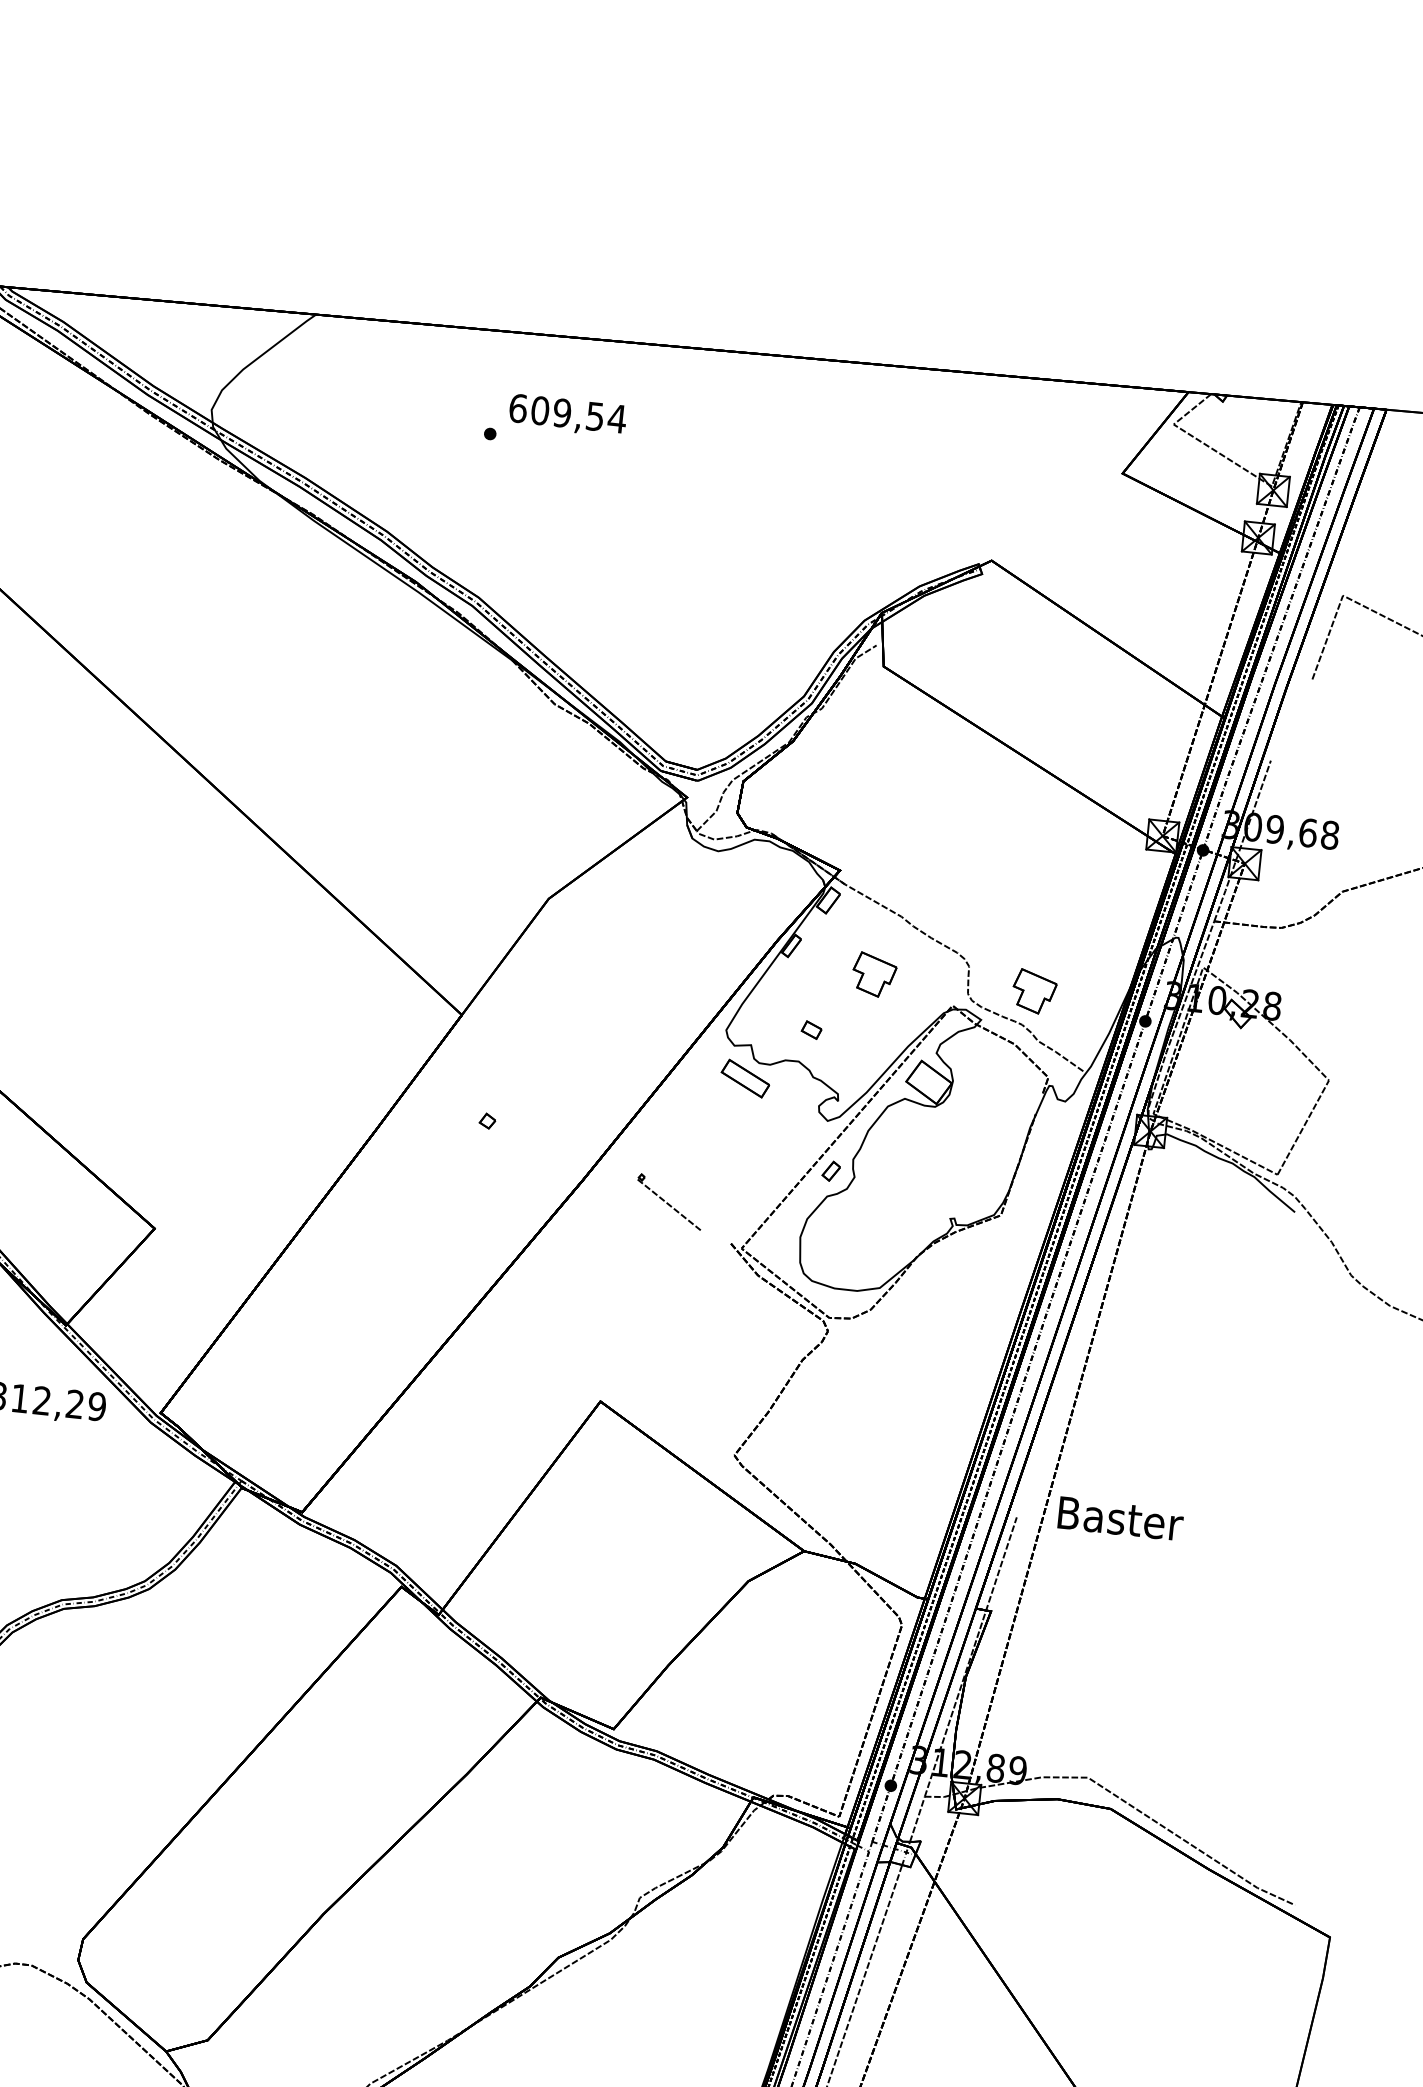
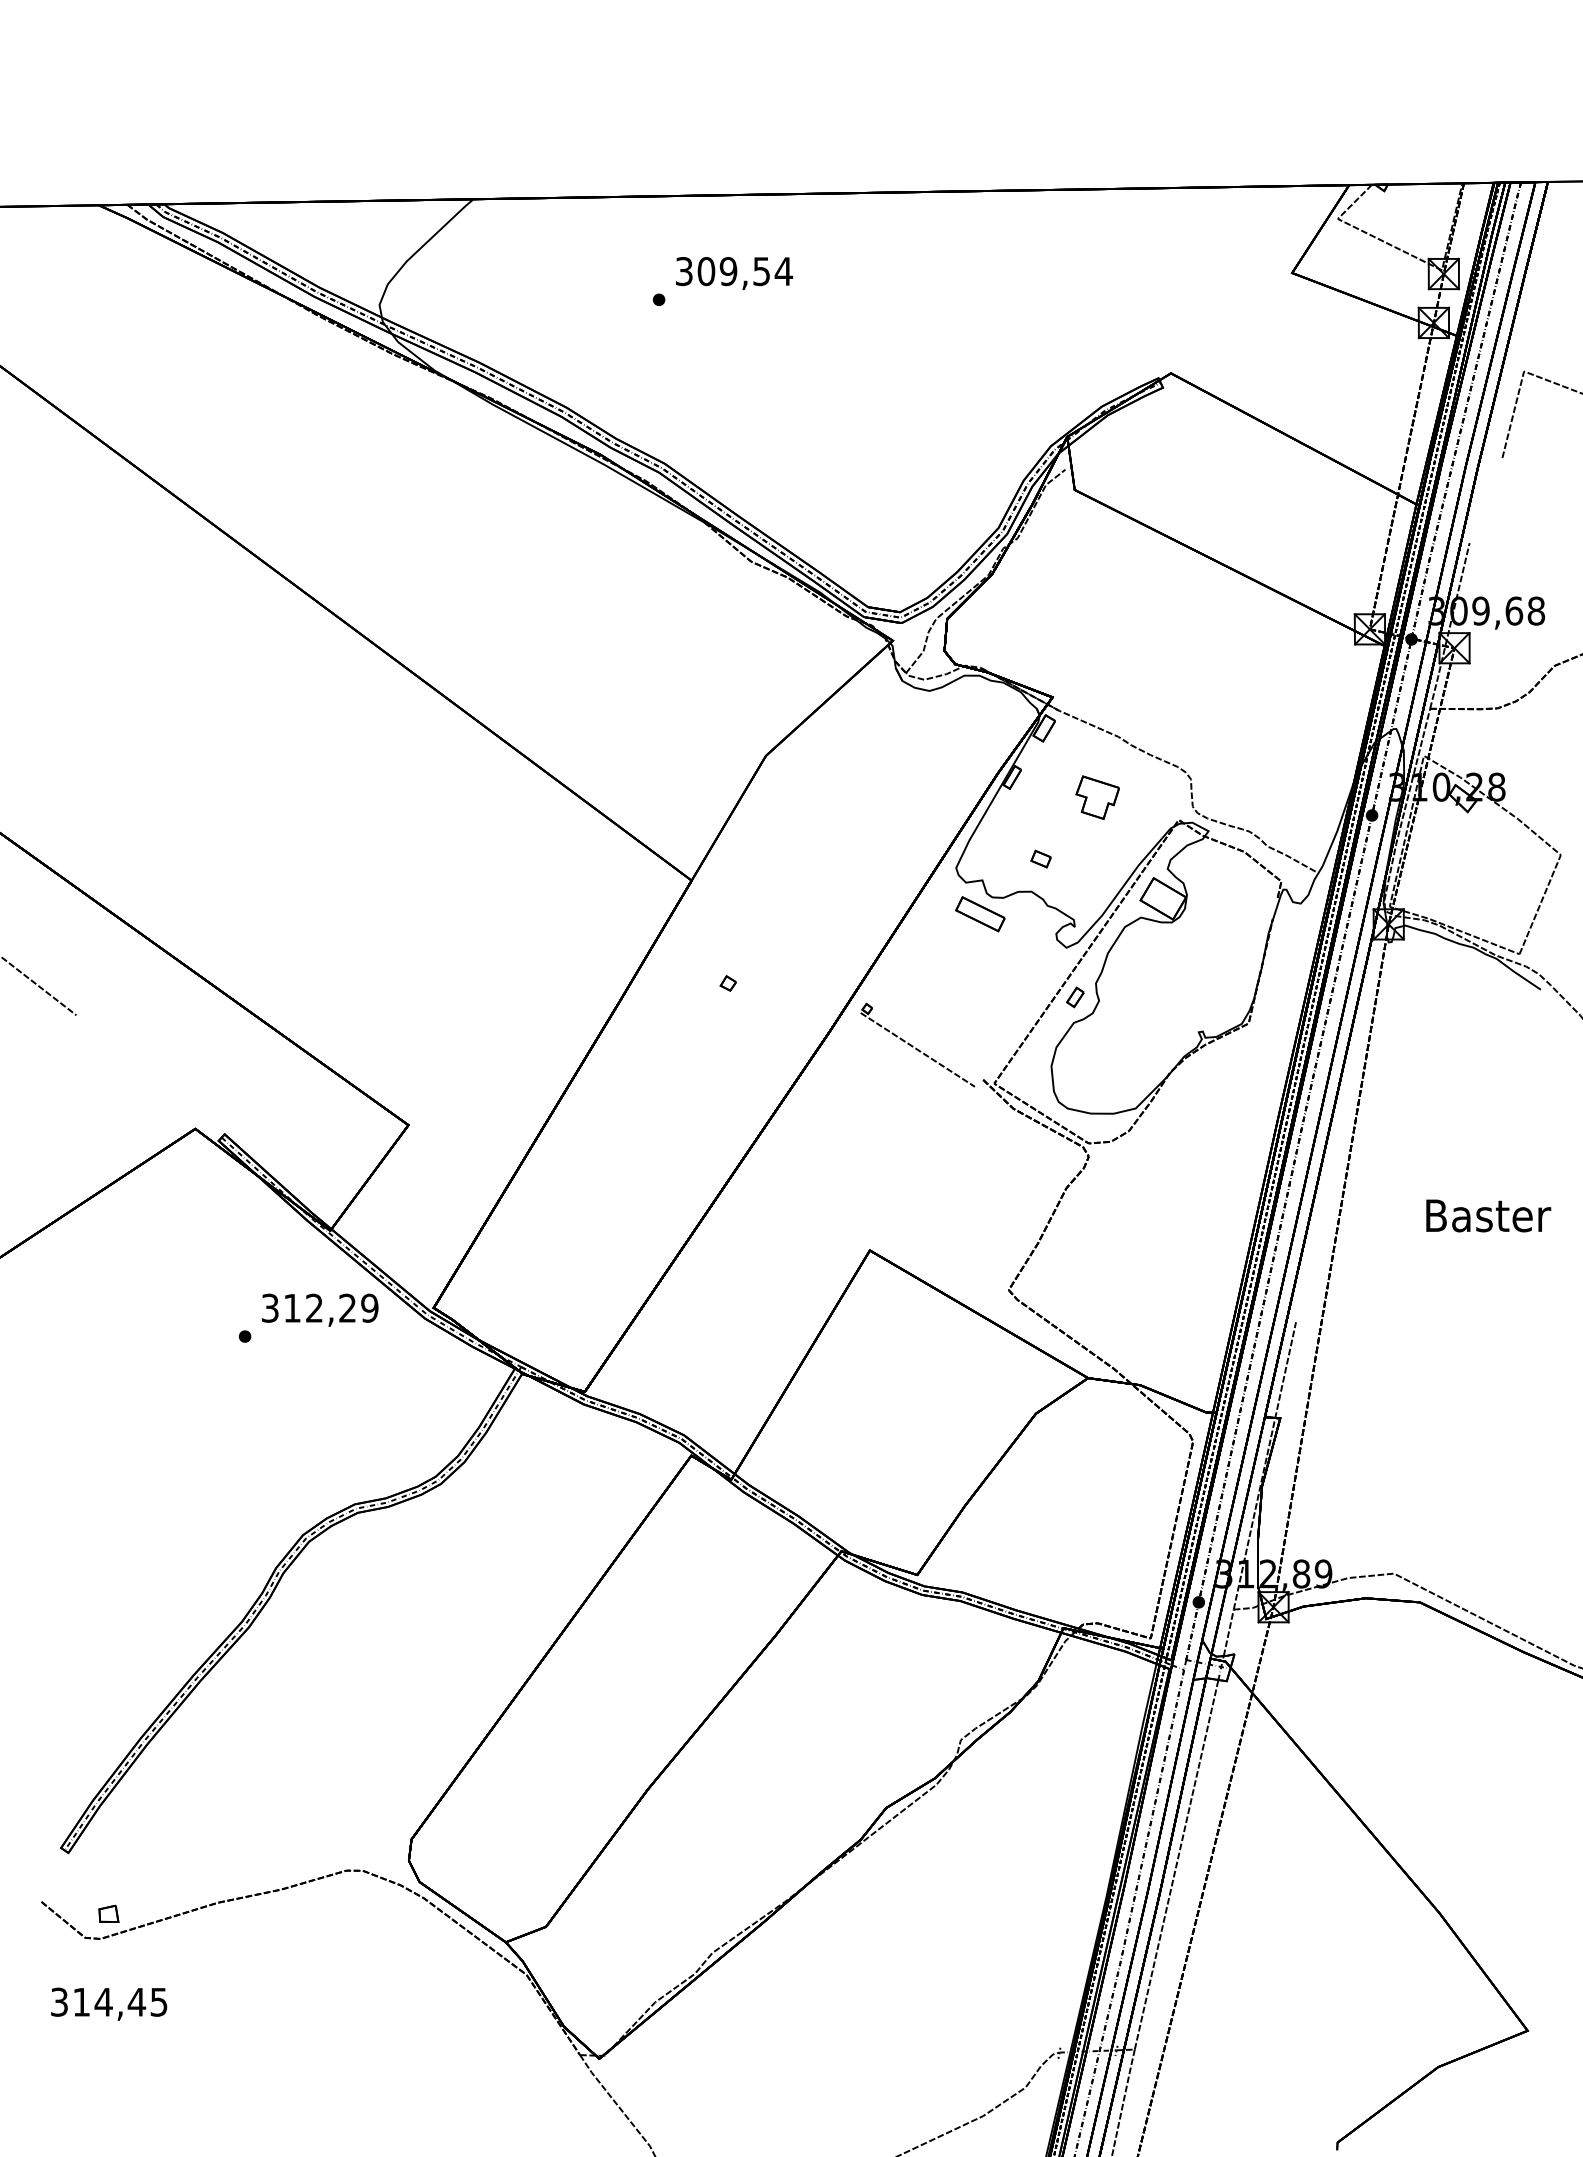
text: (518, 408) -> (684, 271), 609,54 -> 309,54
part: (1034, 991) -> (1258, 797), removed
part: (669, 1201) -> (917, 1044), size x1.67
text: (1120, 1518) -> (1488, 1215), moved

